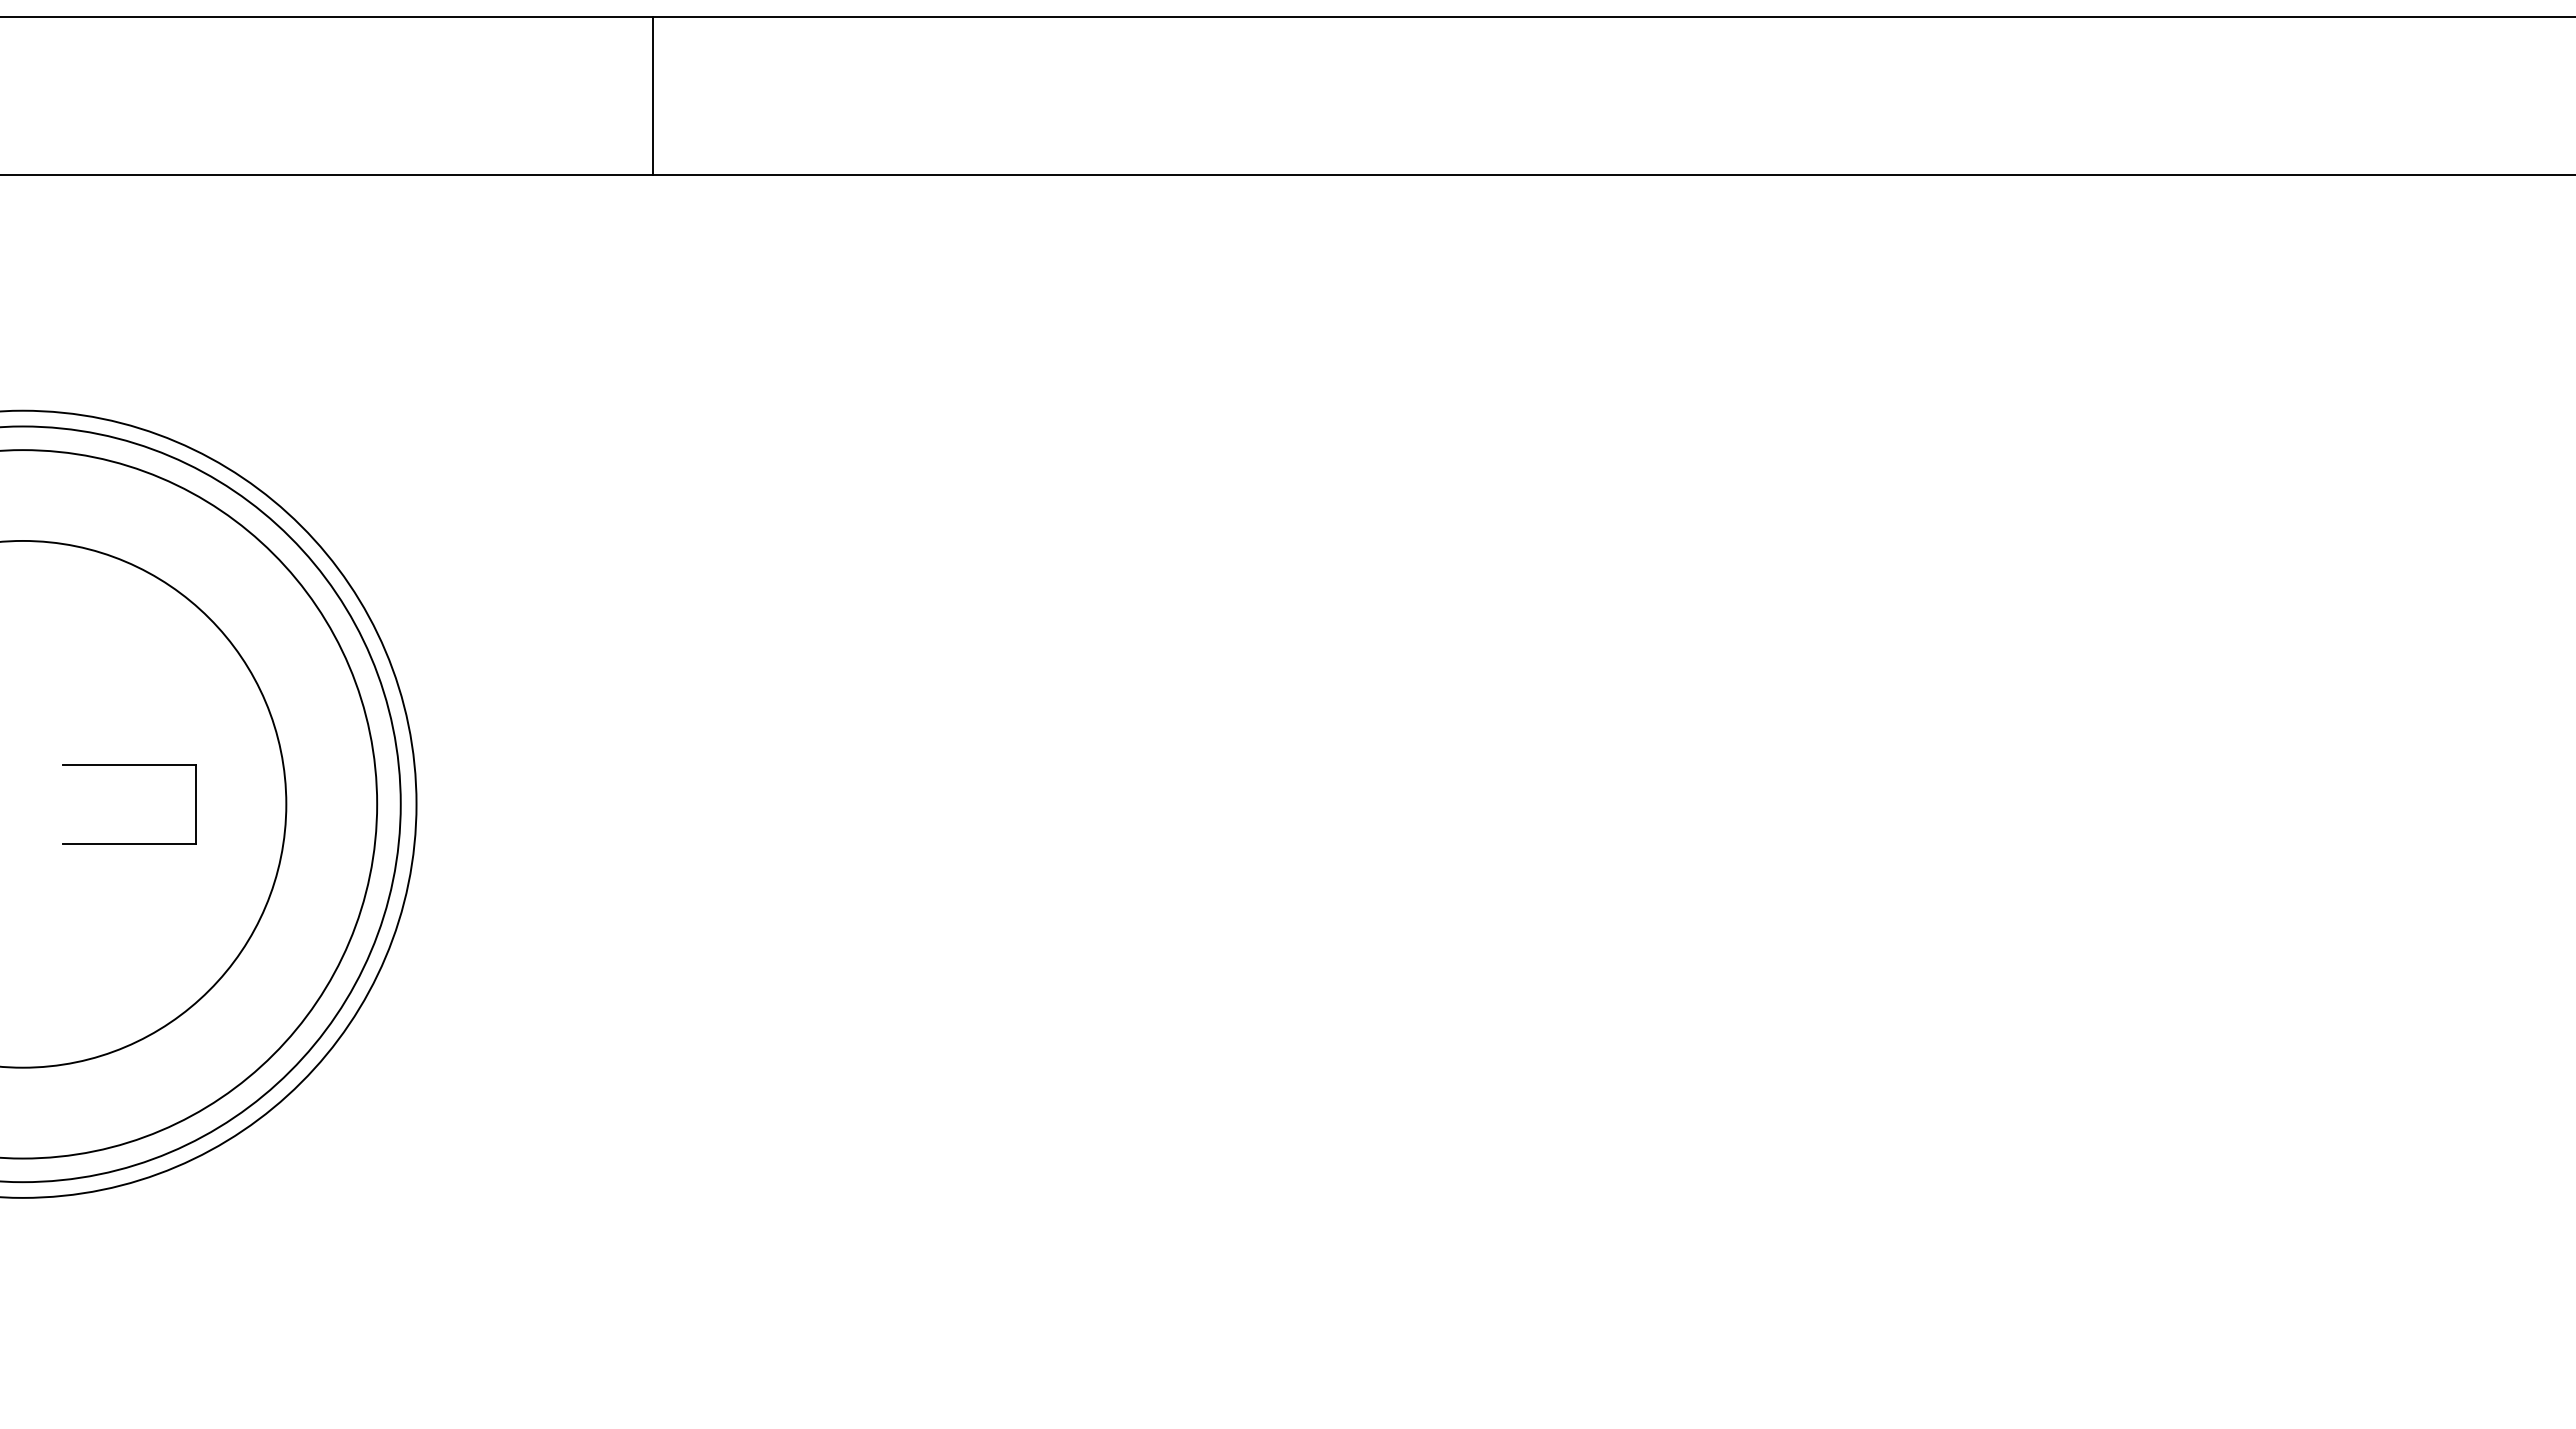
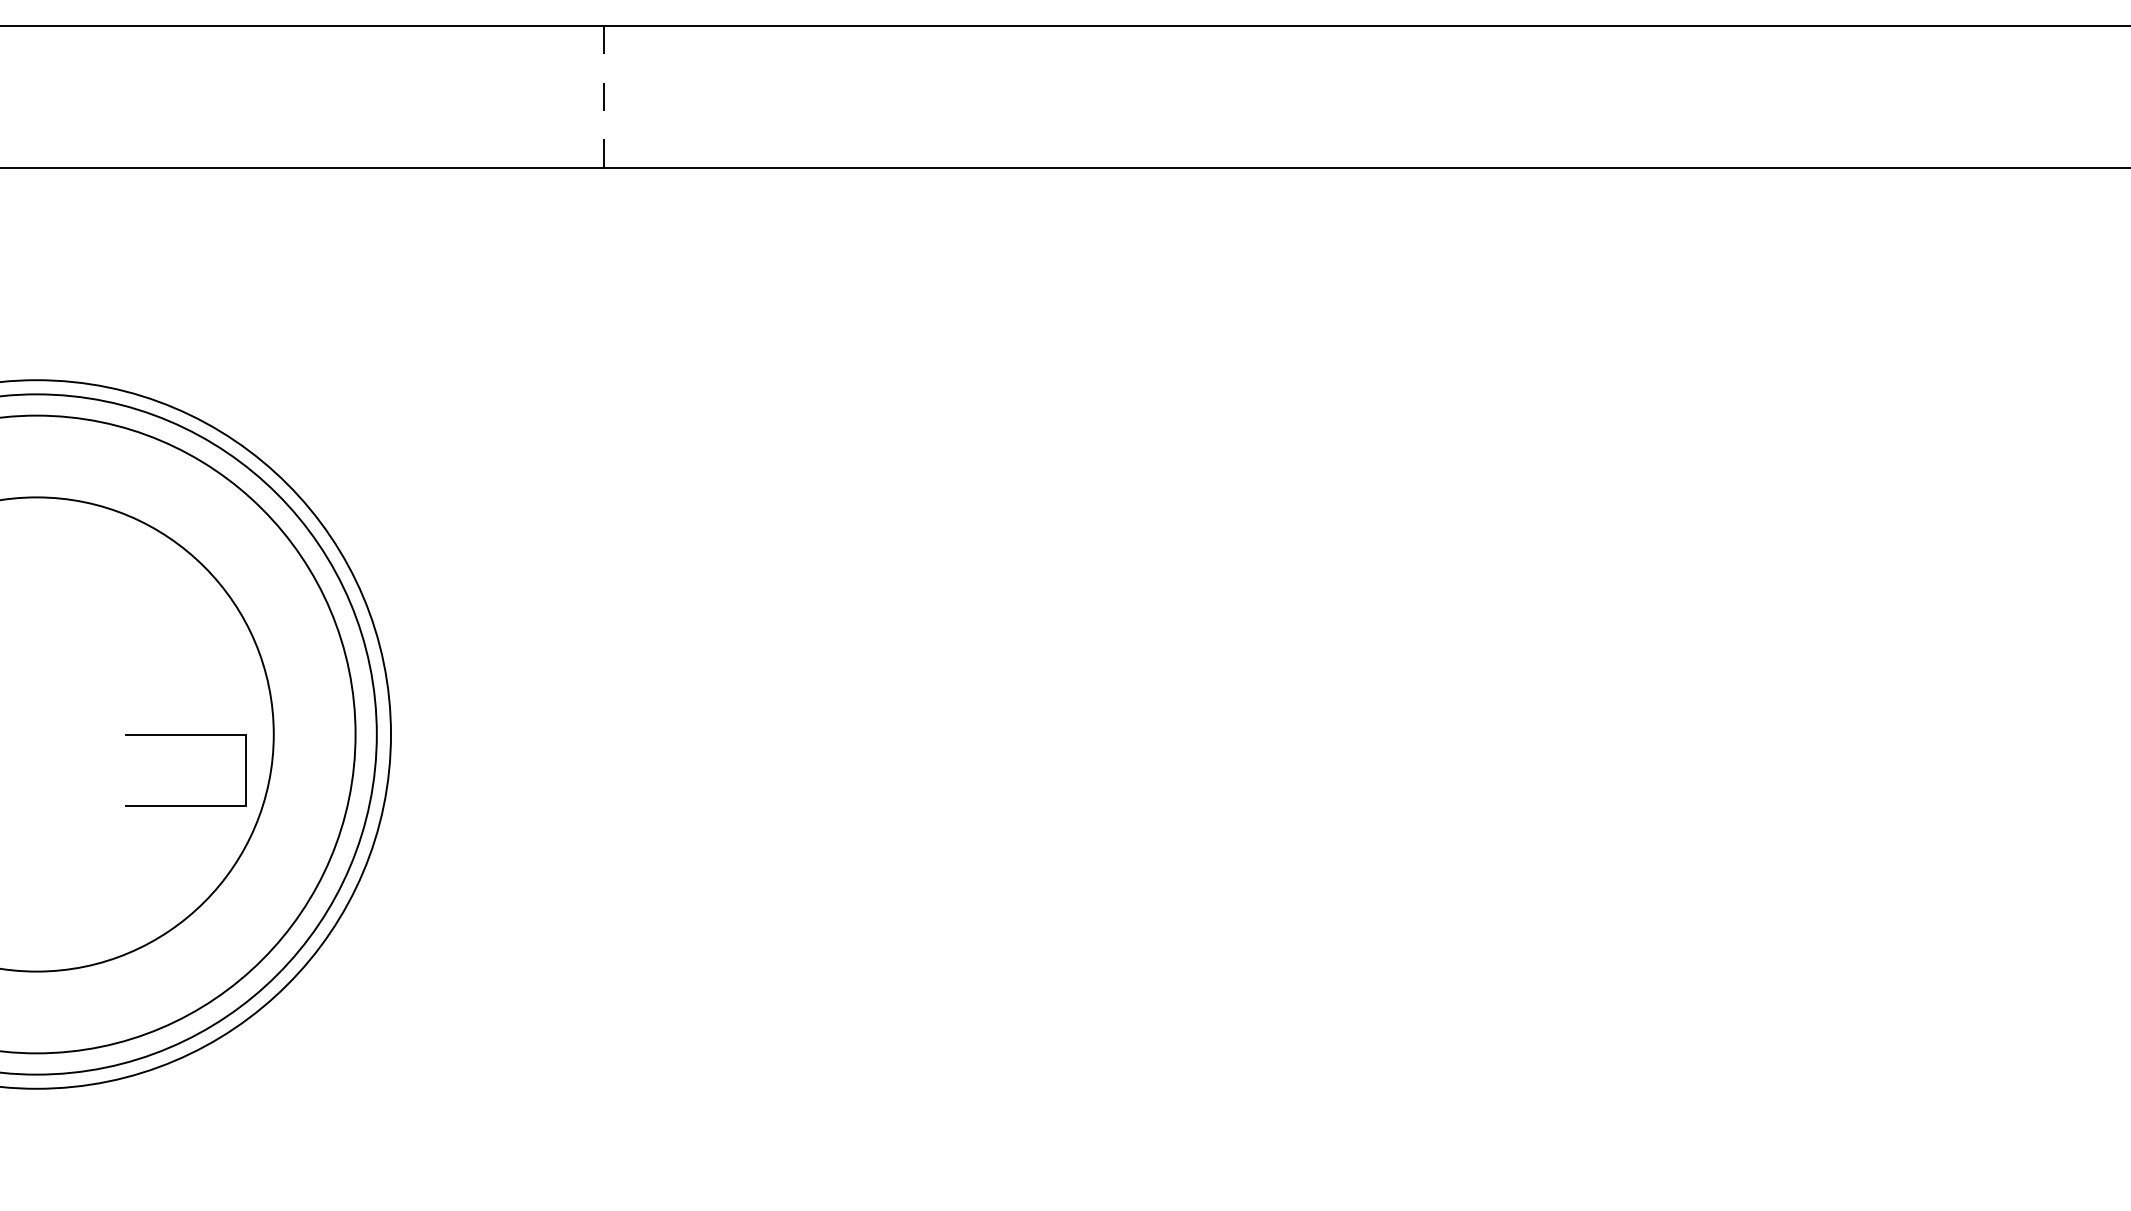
line: (652, 95) -> (603, 96), solid -> dashed
part: (129, 765) -> (185, 735), moved

